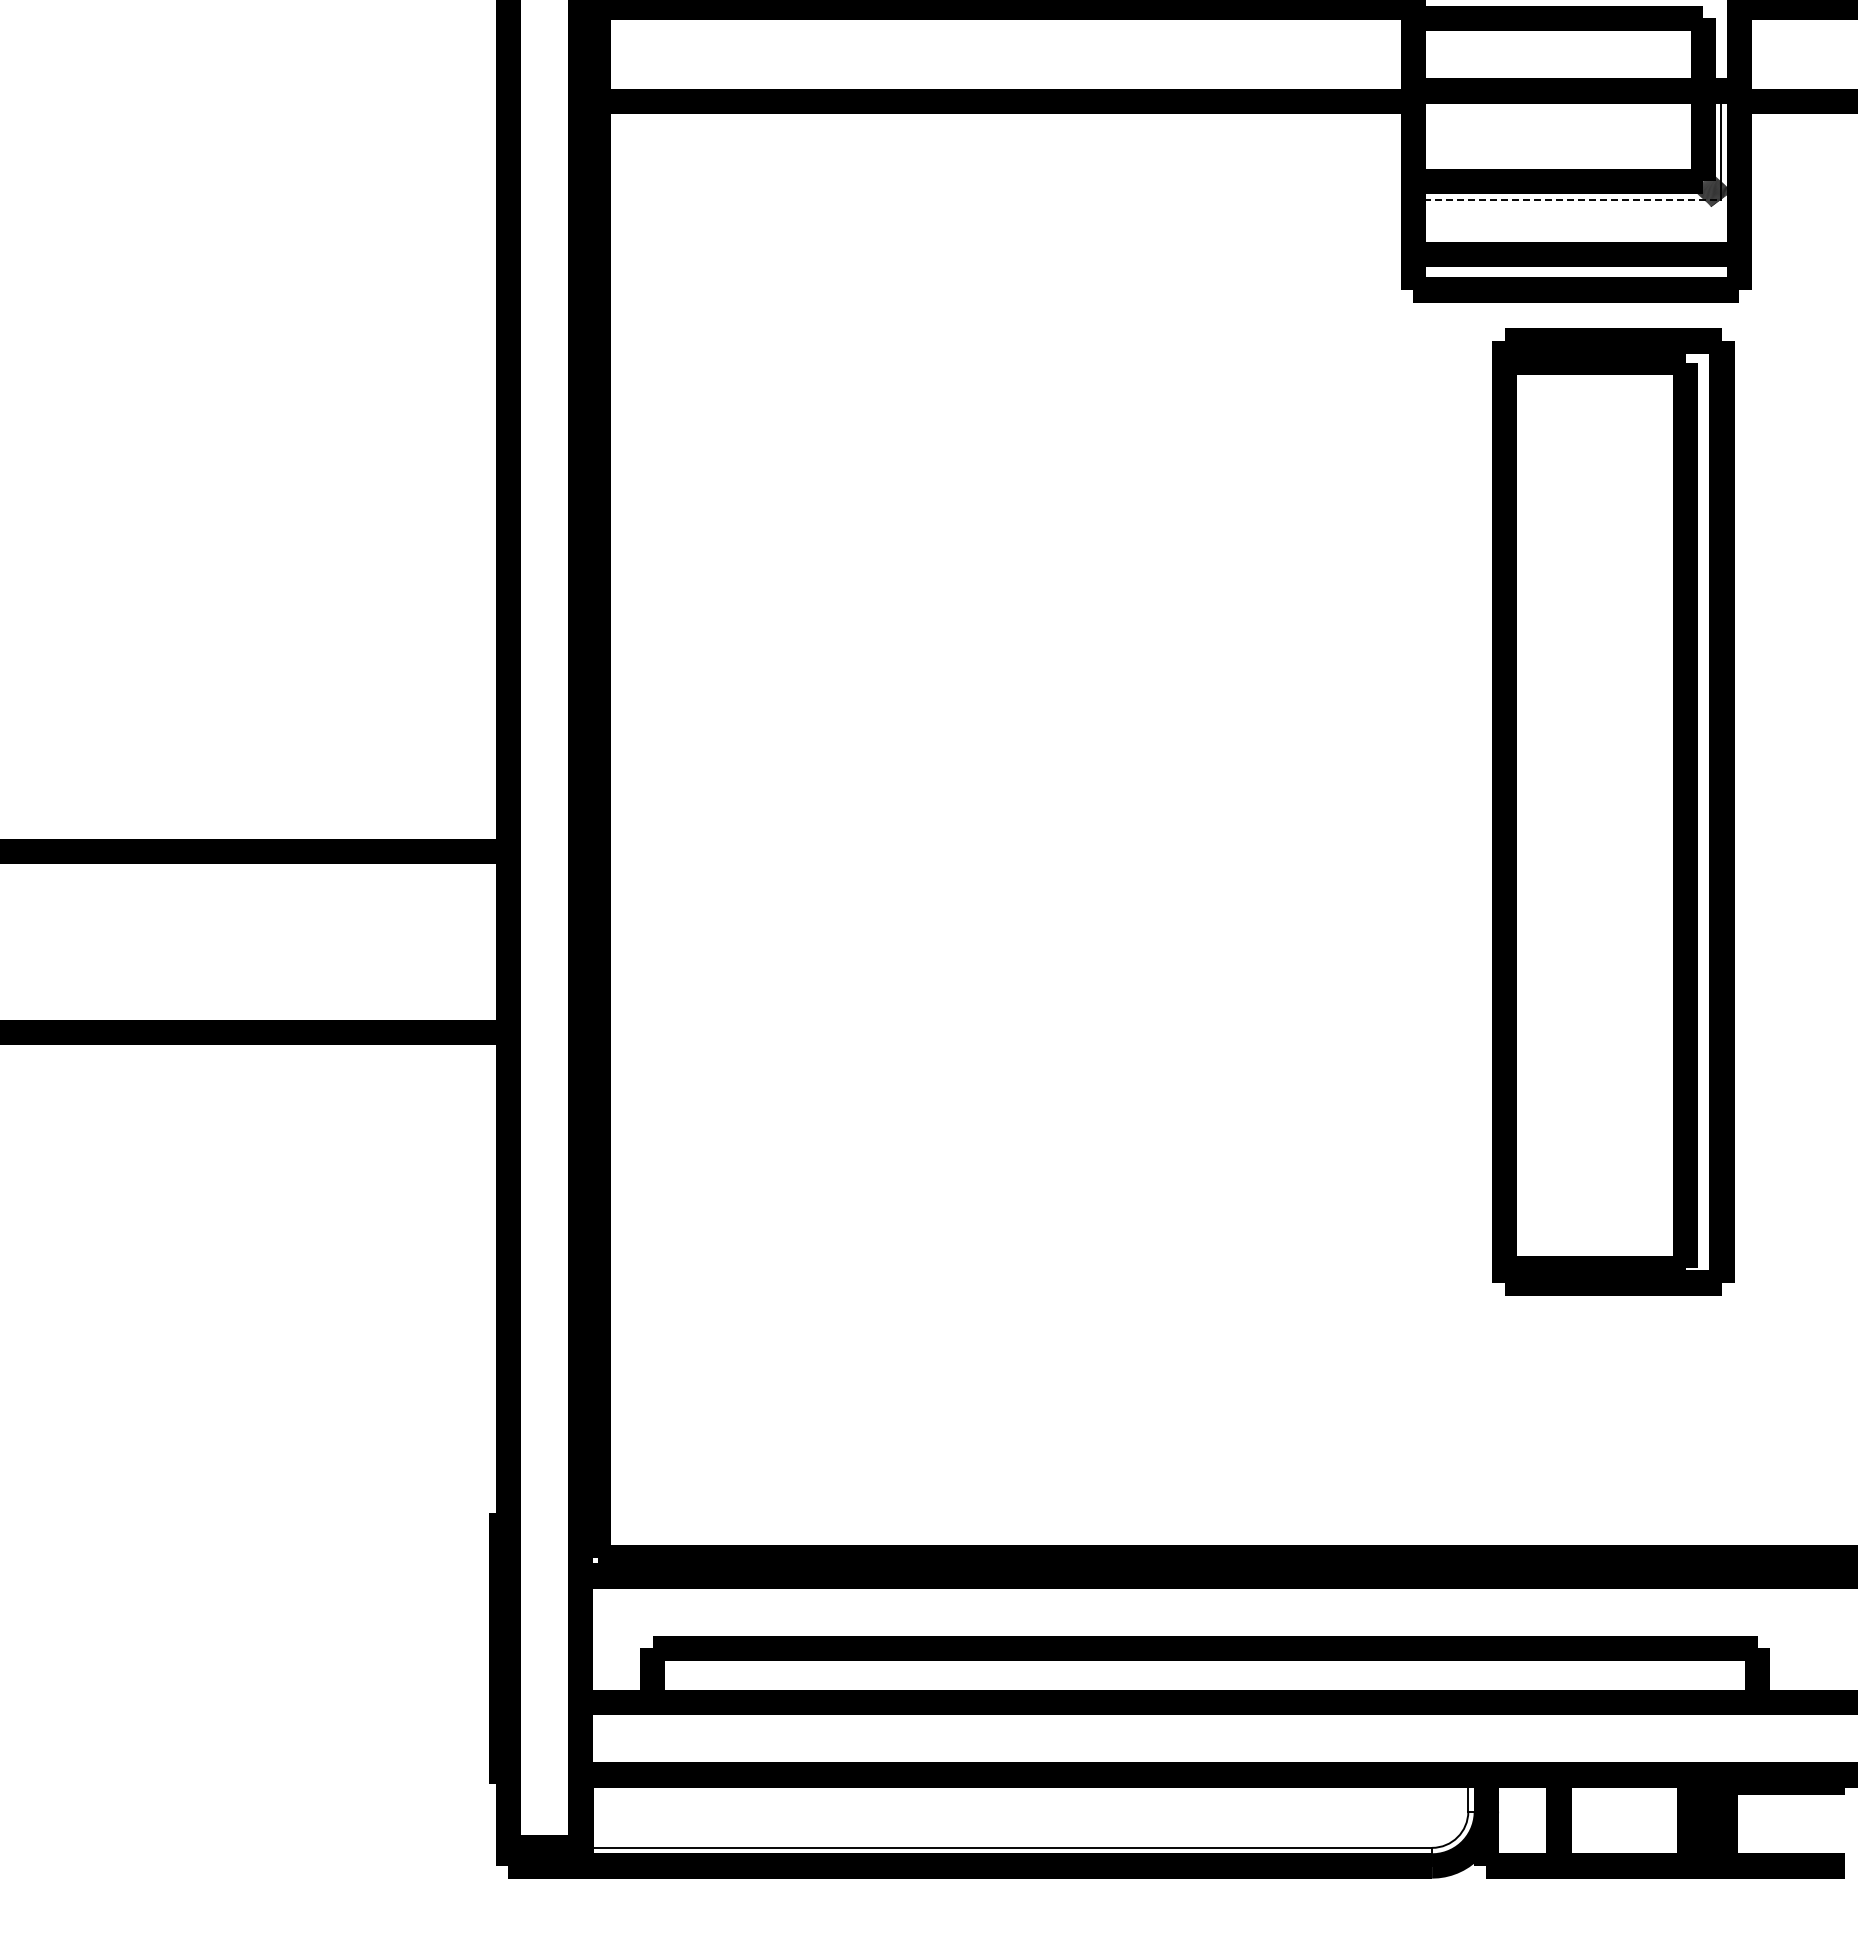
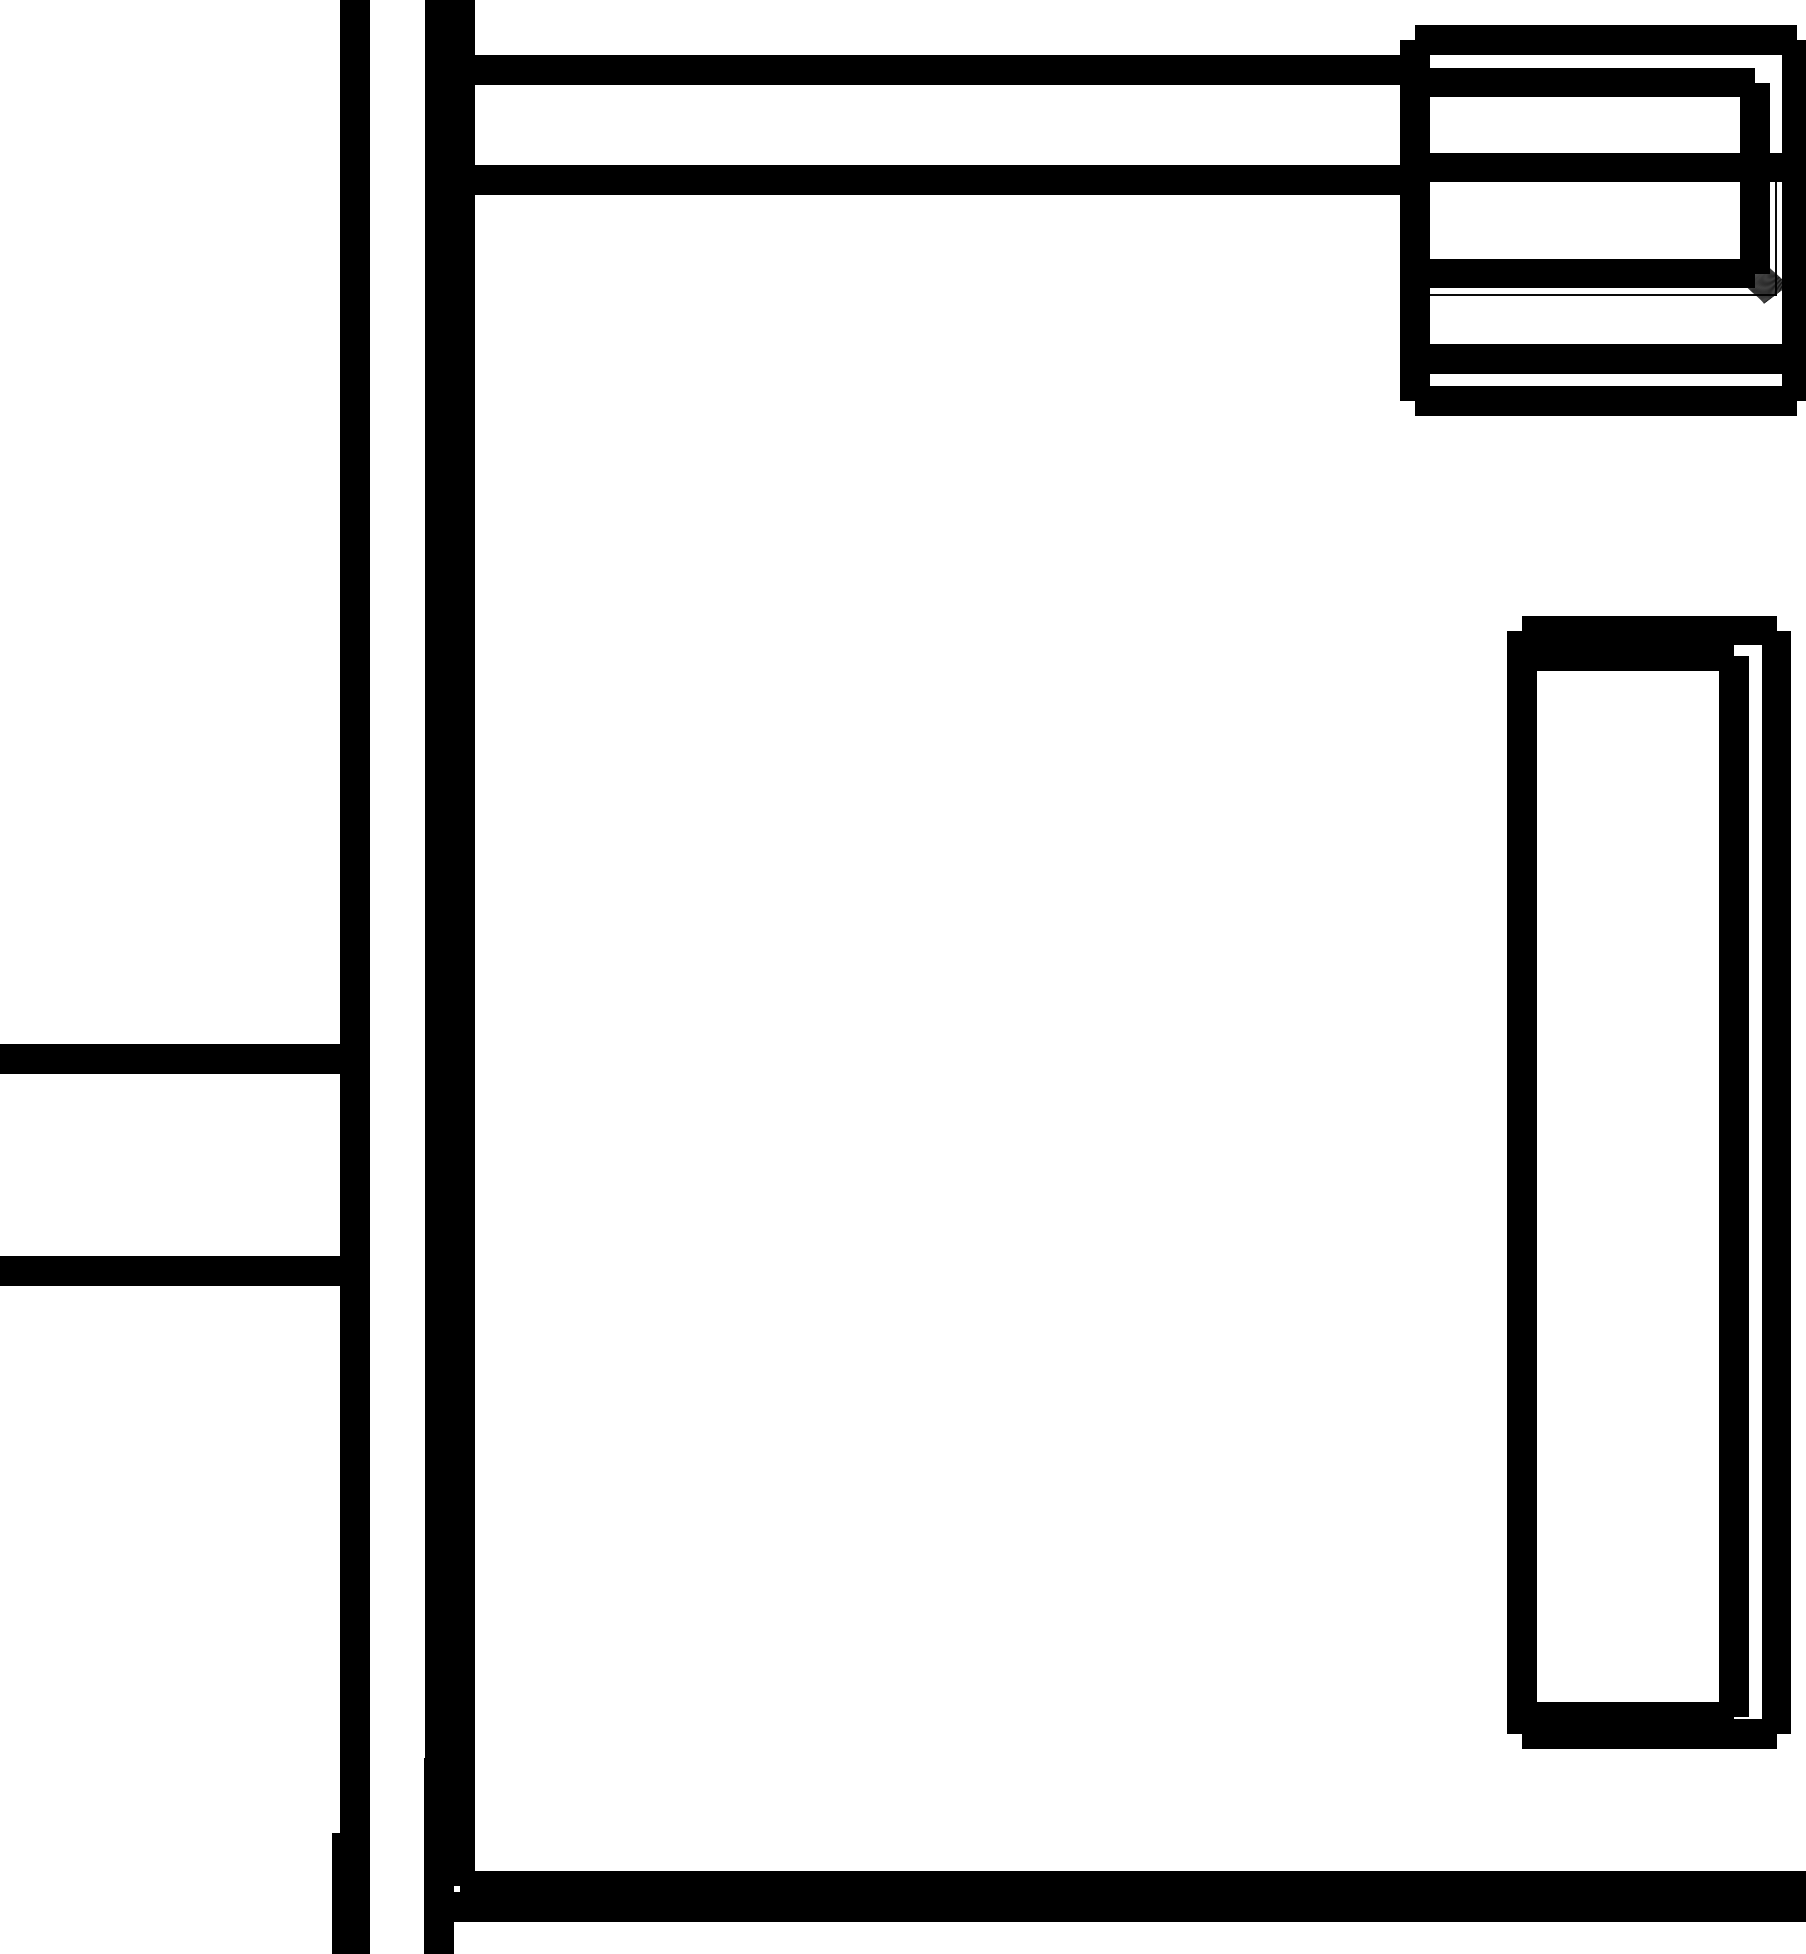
line: (1567, 199) -> (1595, 294), dashed -> solid
part: (1613, 811) -> (1649, 1181), moved

